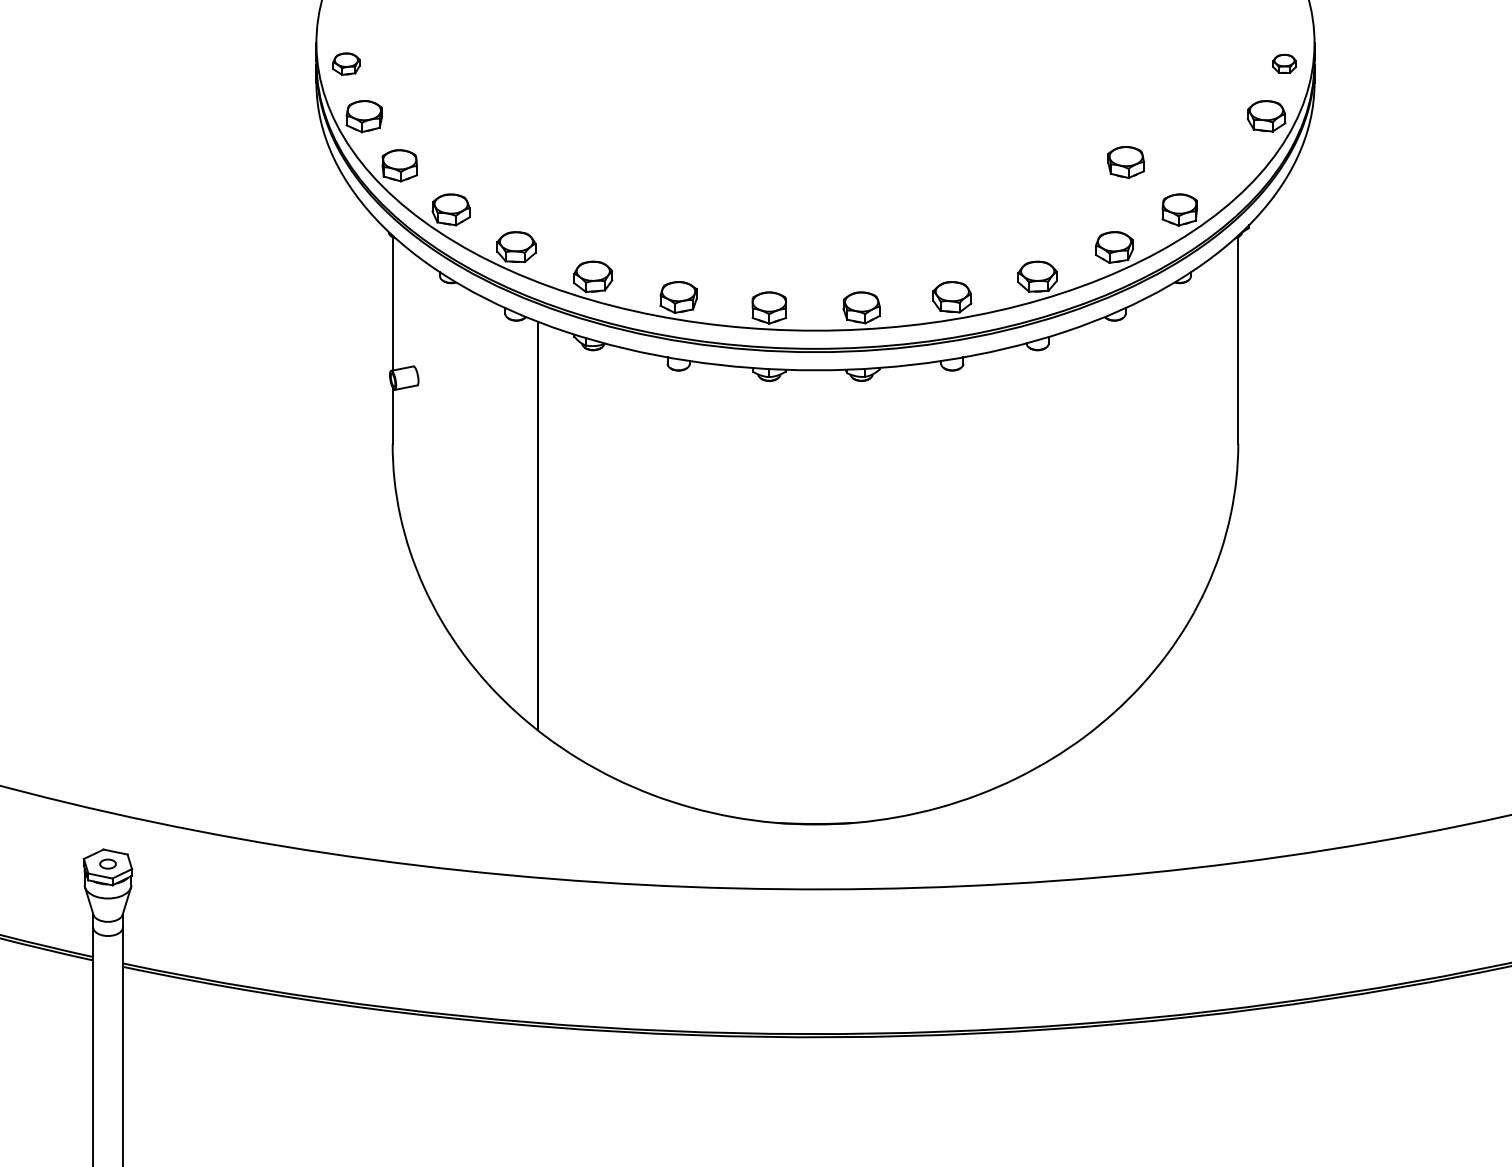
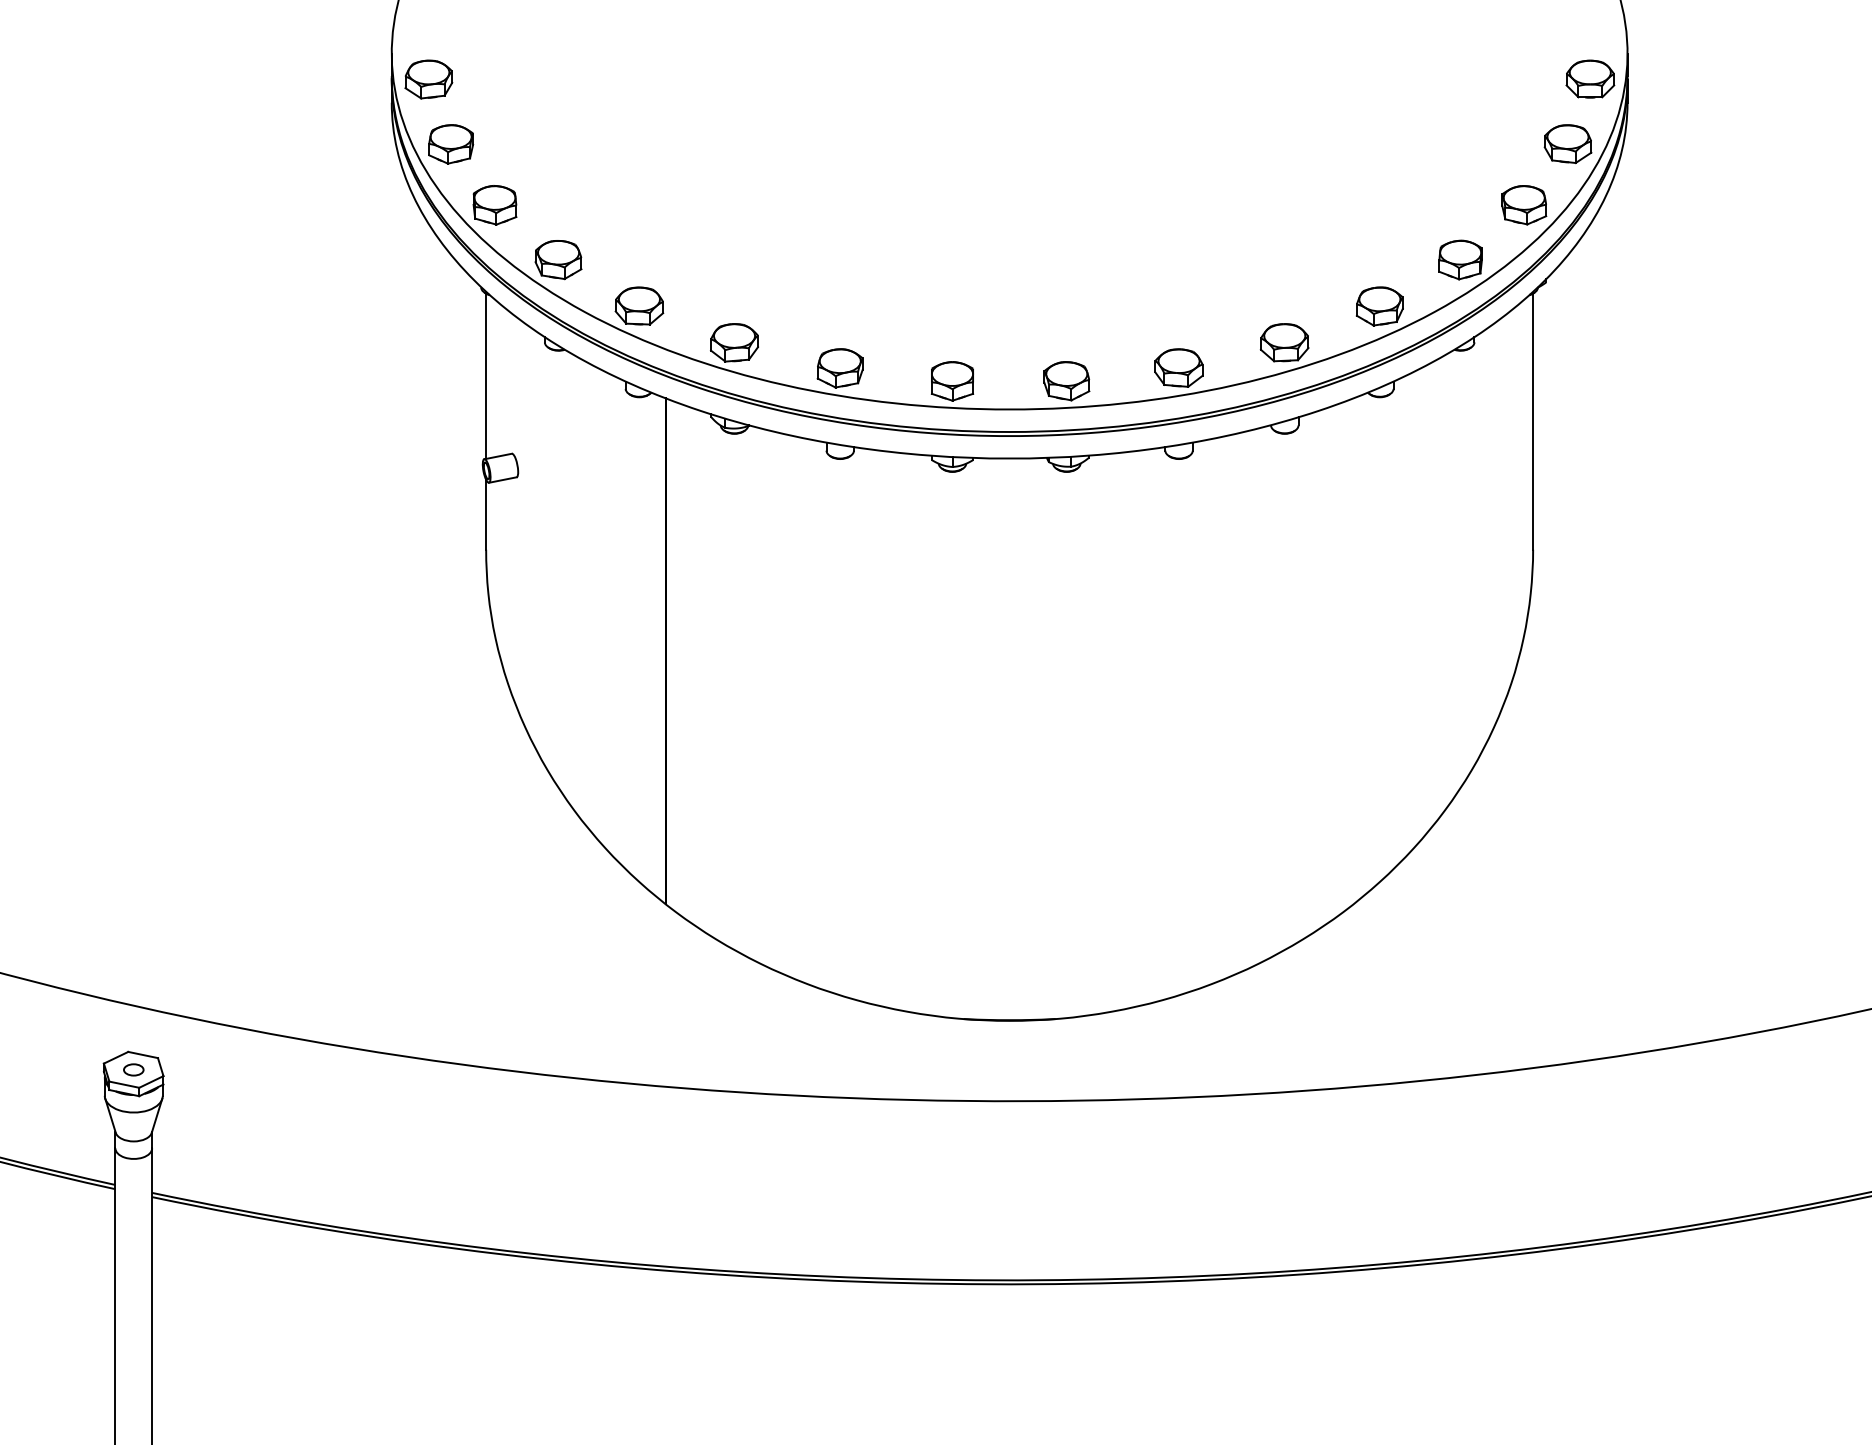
part: (1284, 63) -> (1590, 78), size x1.67
part: (346, 64) -> (428, 79), size x1.43
part: (1126, 162) -> (1524, 205), moved

